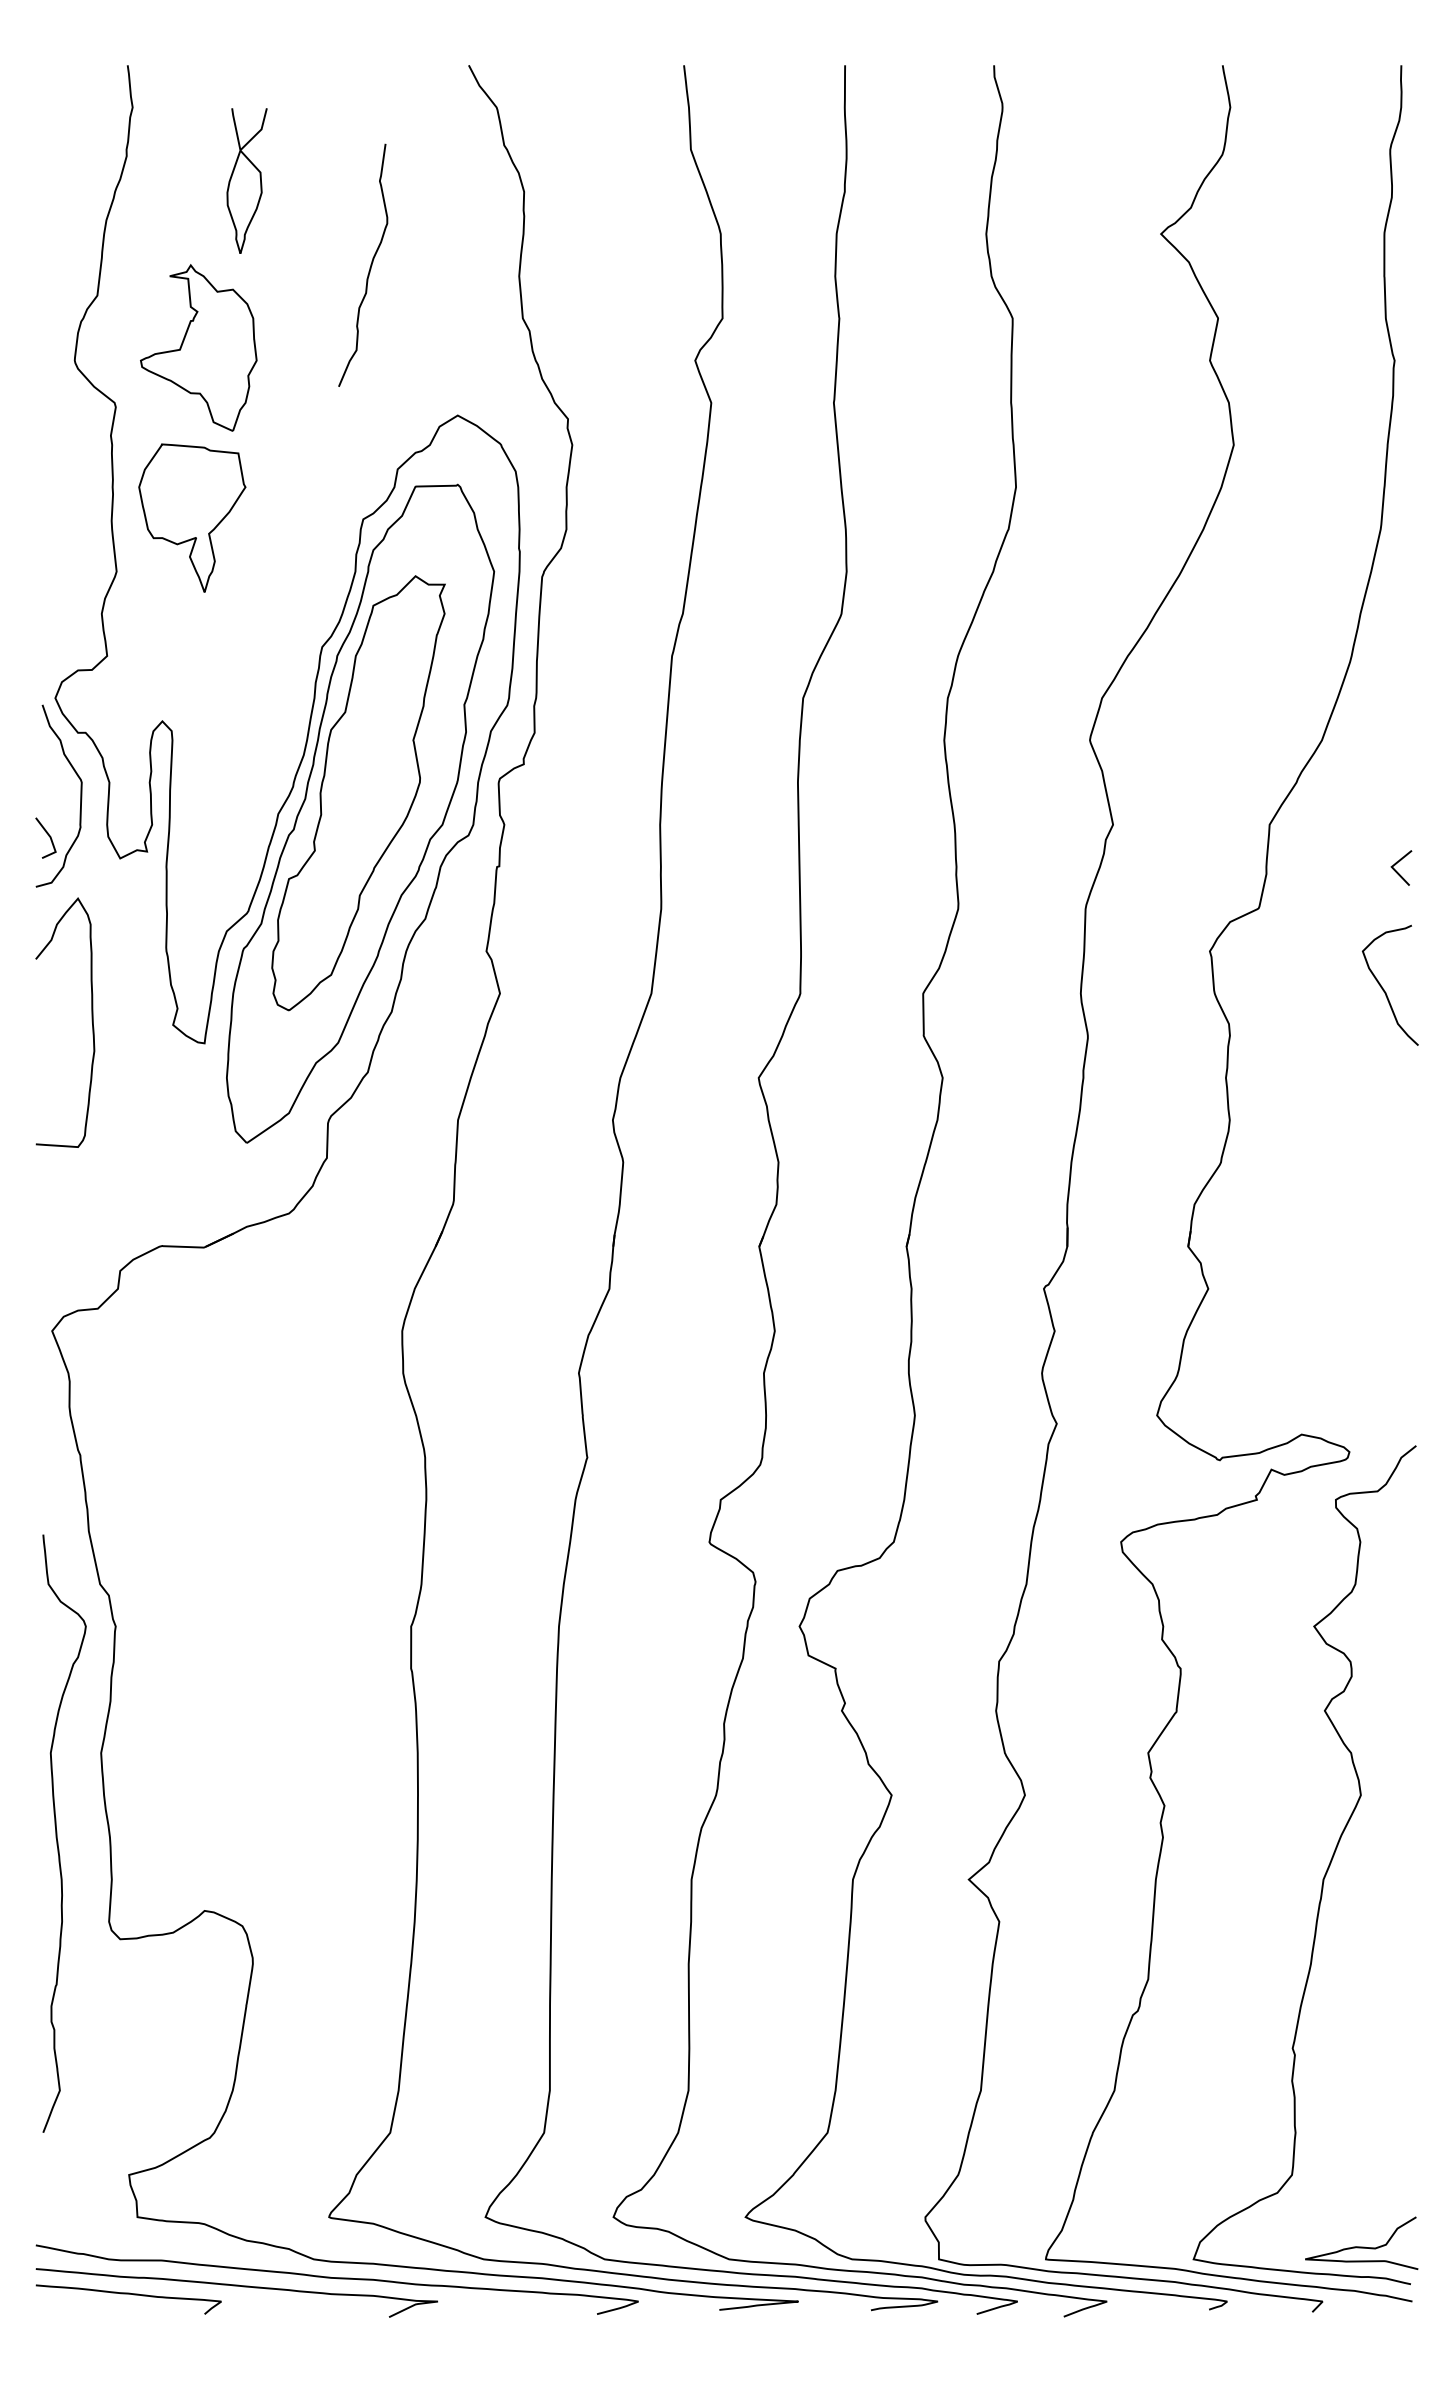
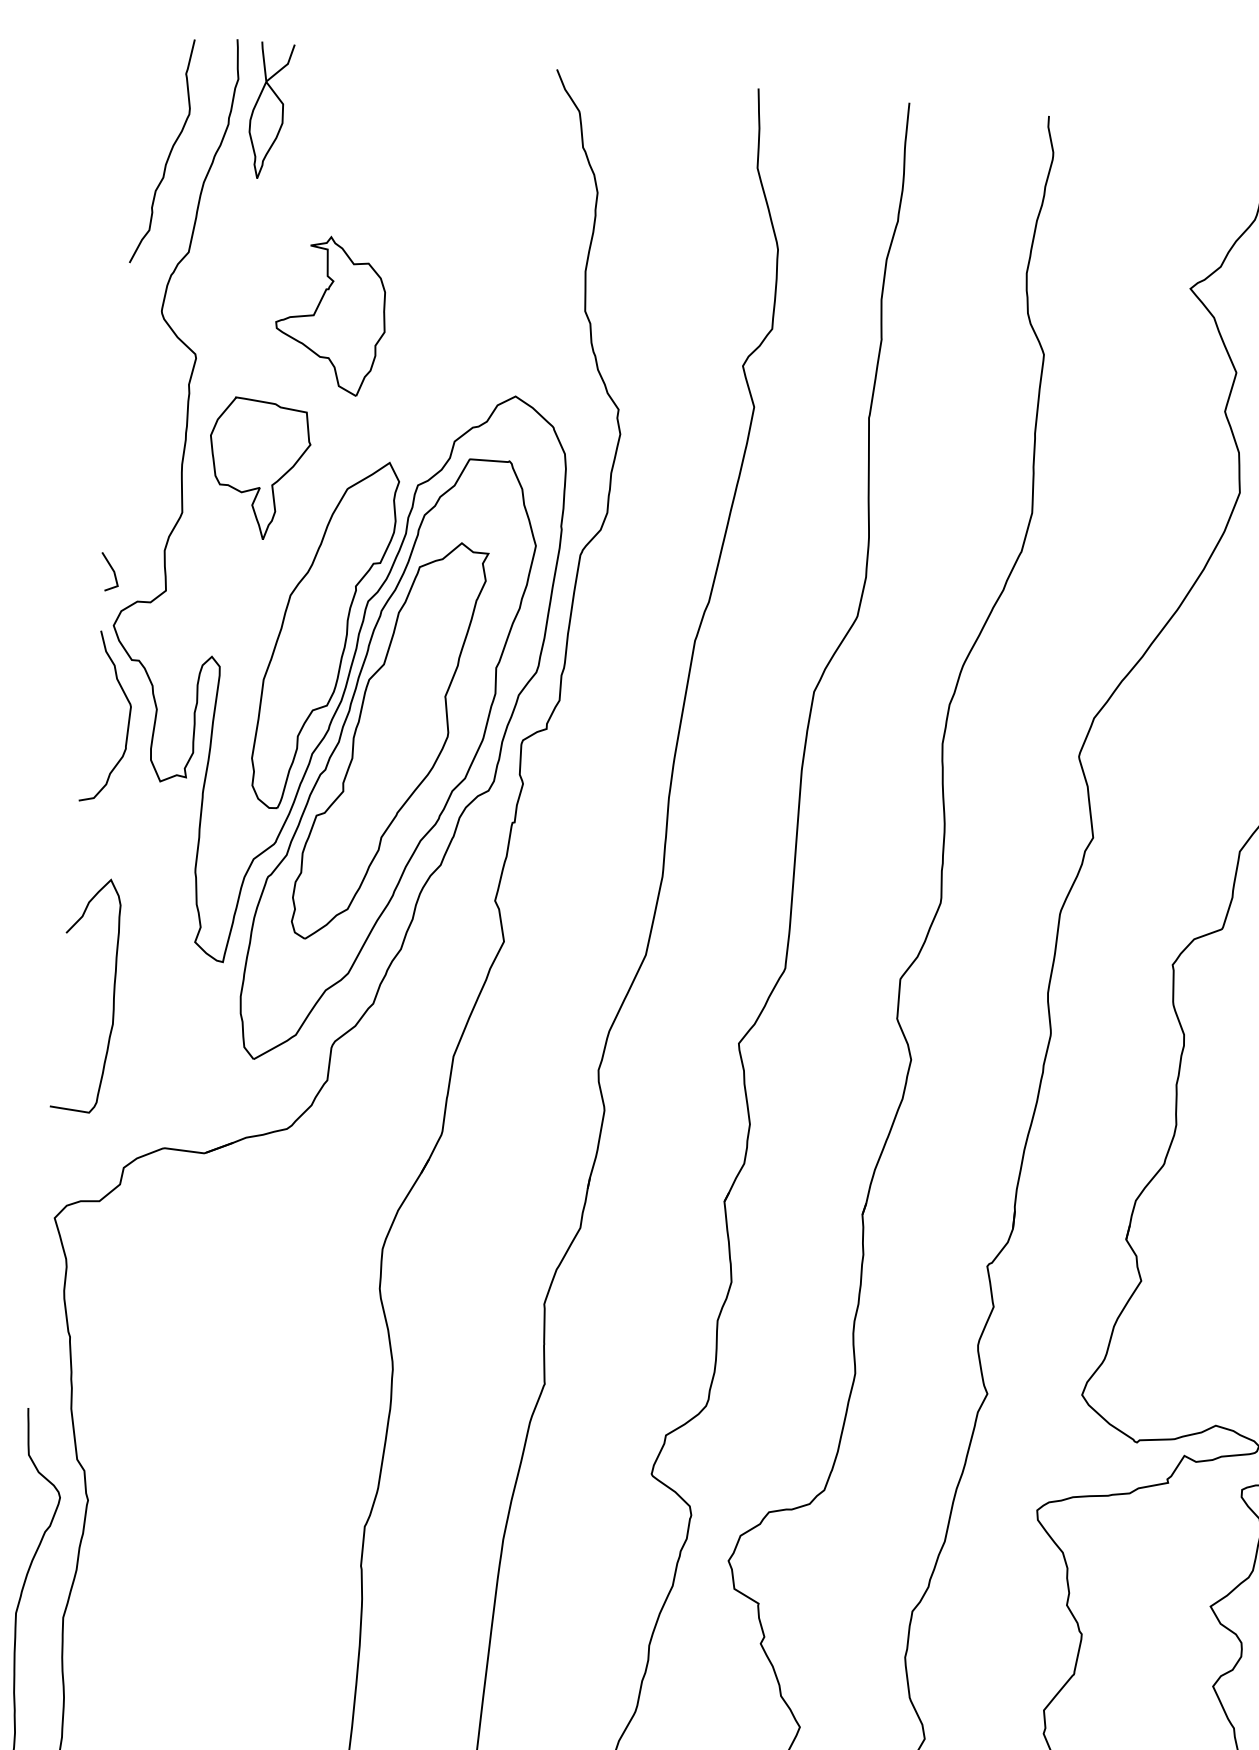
part: (246, 180) -> (269, 110), moved
curve: (369, 267) -> (168, 153), moved
part: (198, 347) -> (331, 314), moved
part: (279, 686) -> (324, 634), added
line: (48, 836) -> (112, 570), moved
curve: (91, 1021) -> (112, 996), moved

